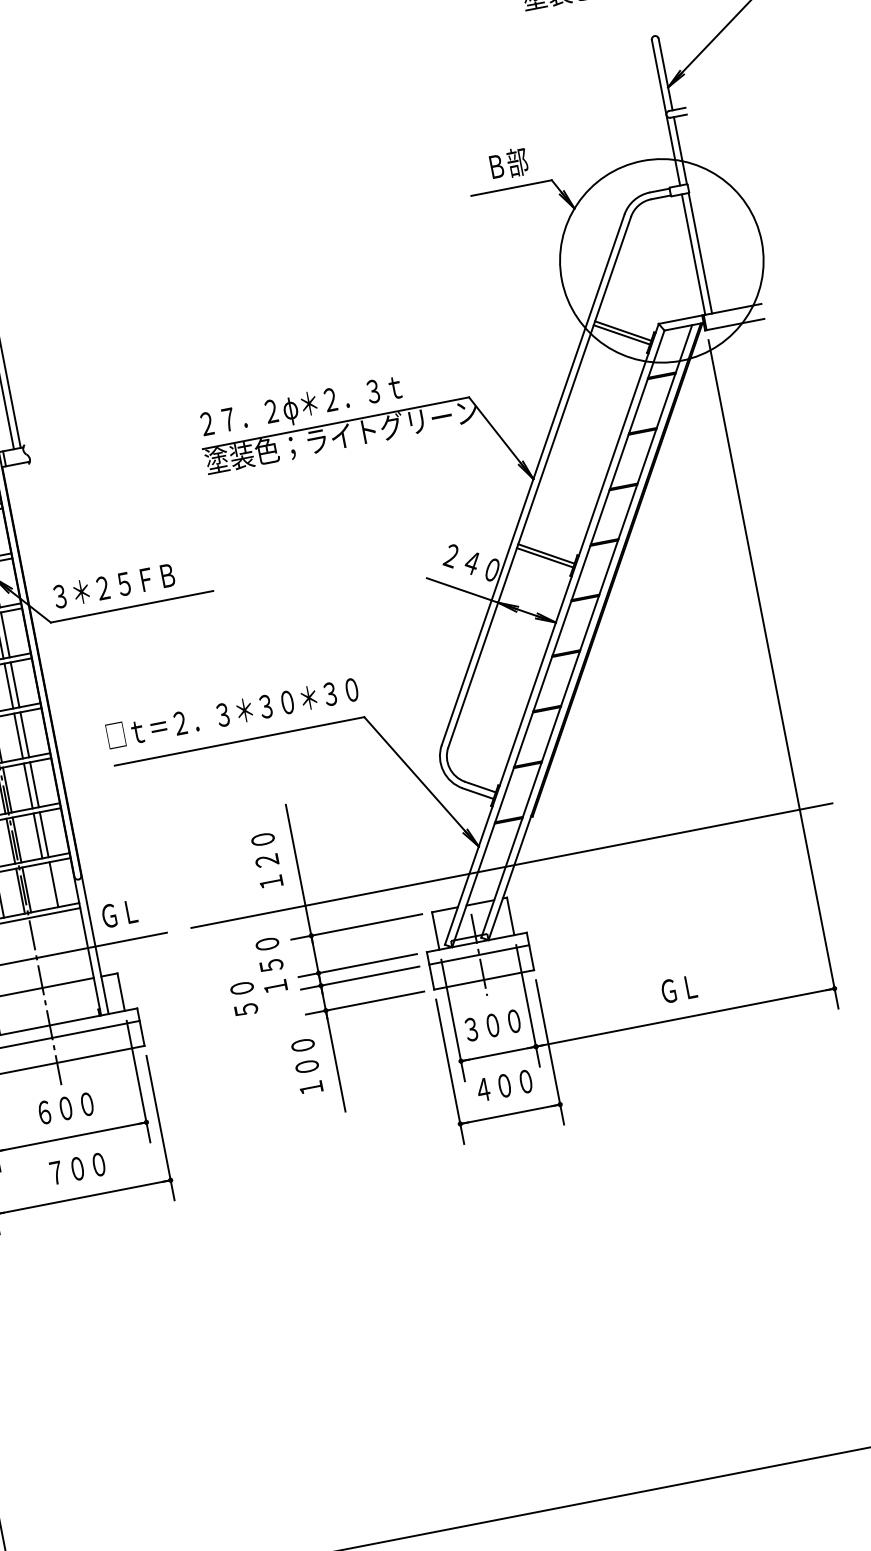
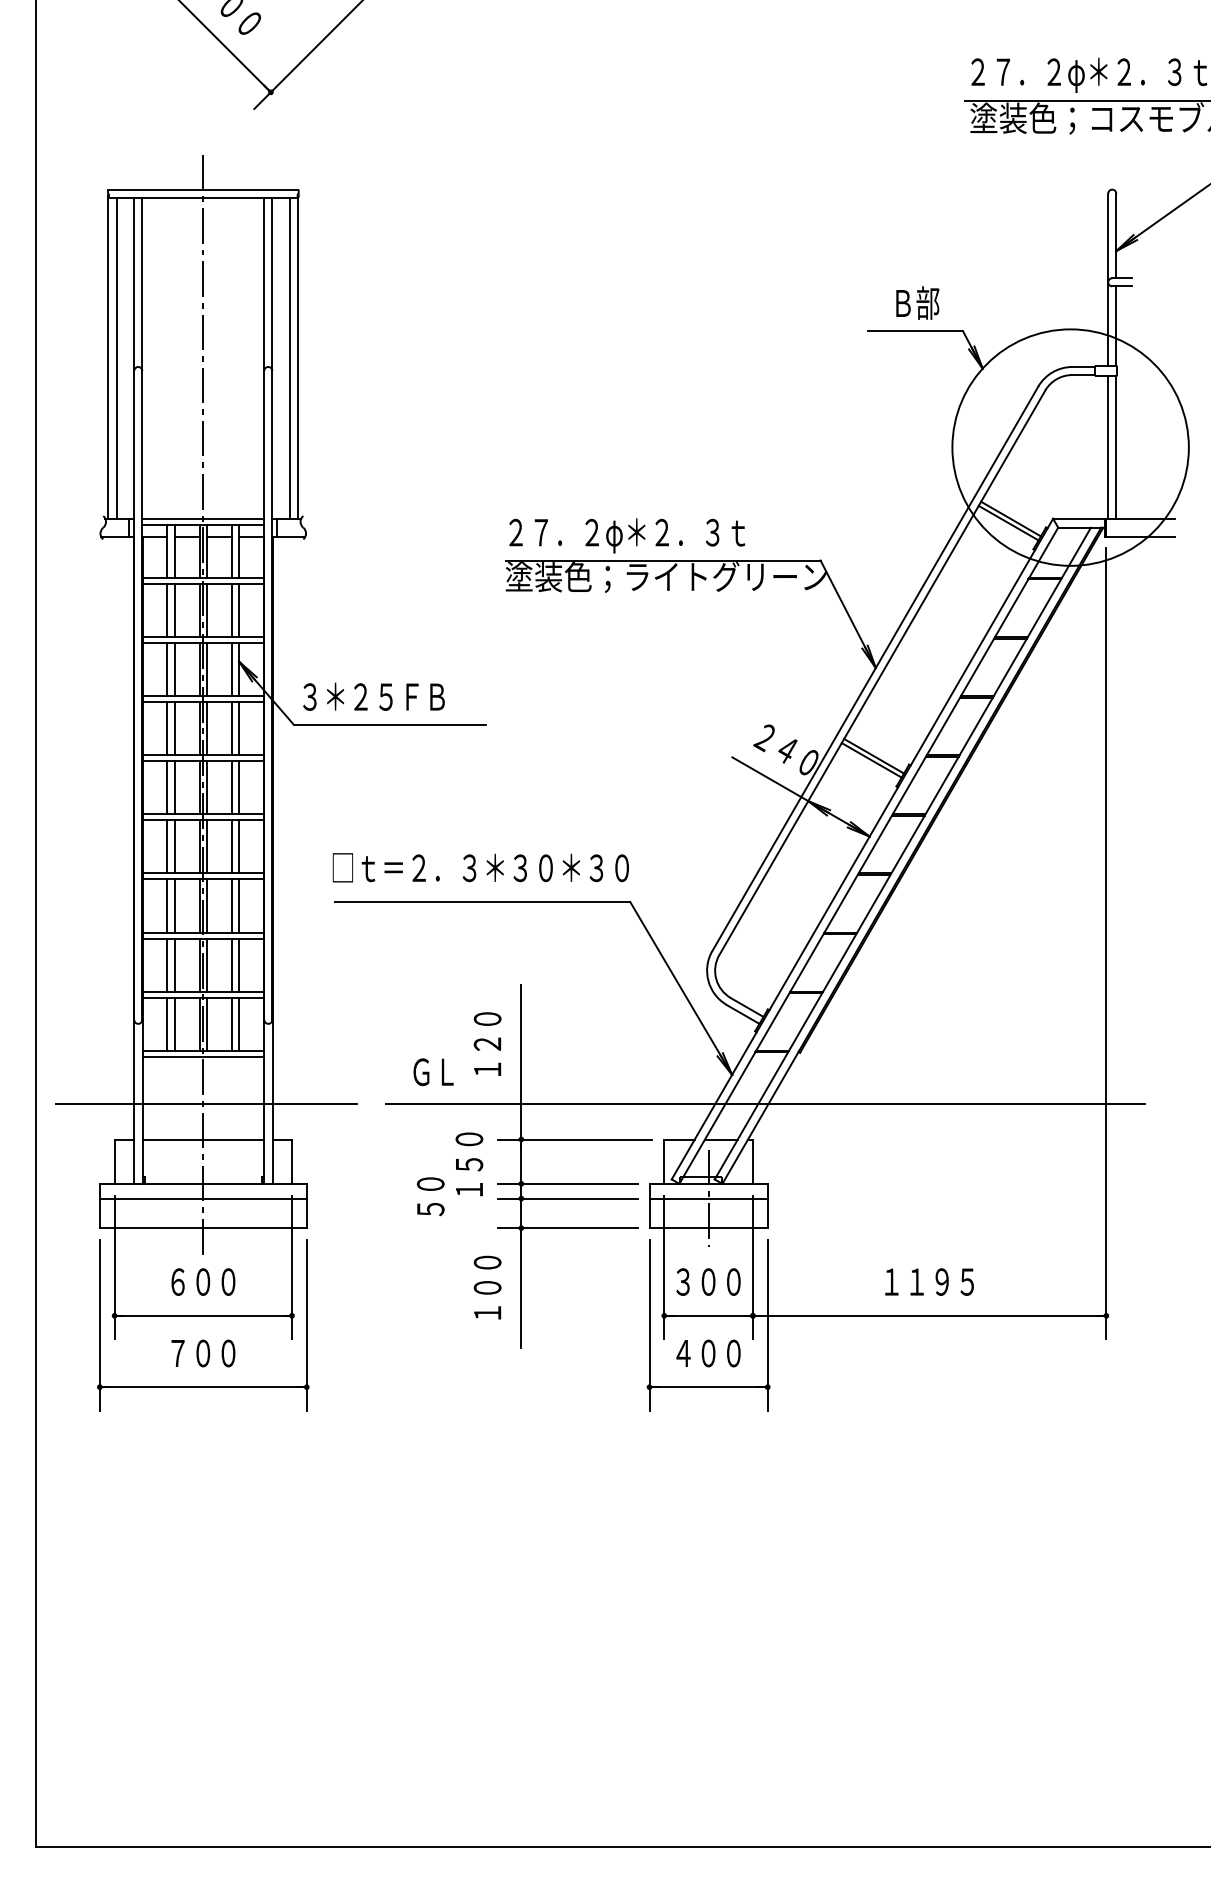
line: (47, 885) -> (231, 1023), added
text: (119, 914) -> (433, 1072), moved
text: (679, 988) -> (929, 1281), ＧＬ -> １１９５

